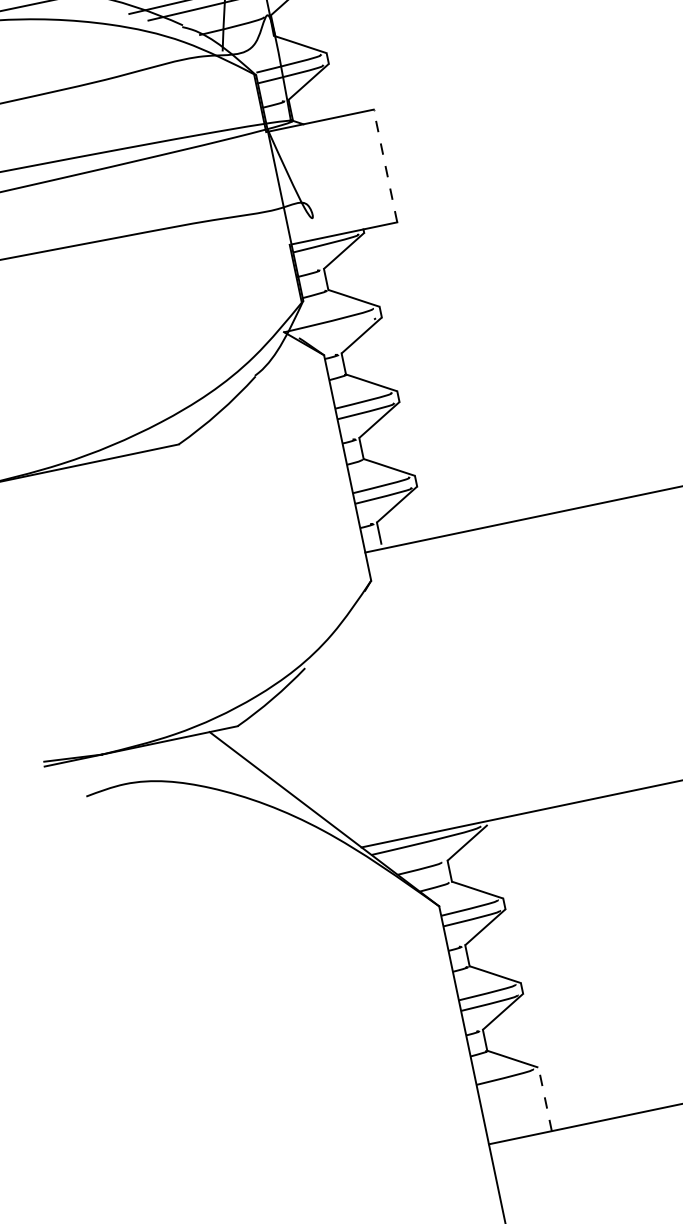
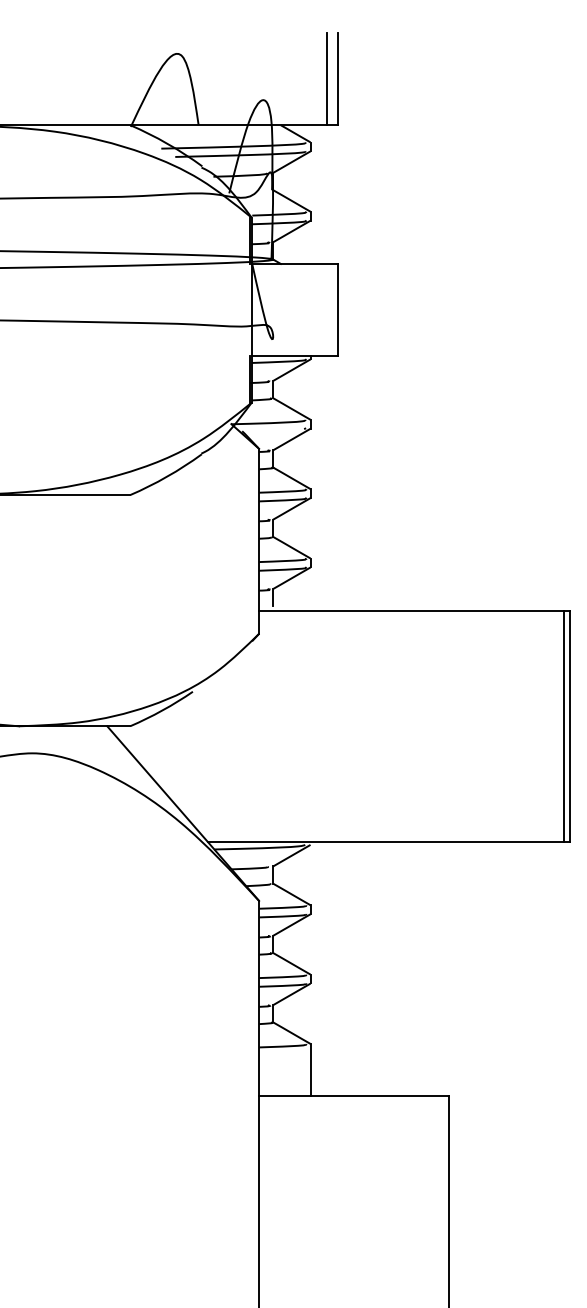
line: (385, 165) -> (338, 309), dashed -> solid
line: (544, 1098) -> (310, 1069), dashed -> solid

